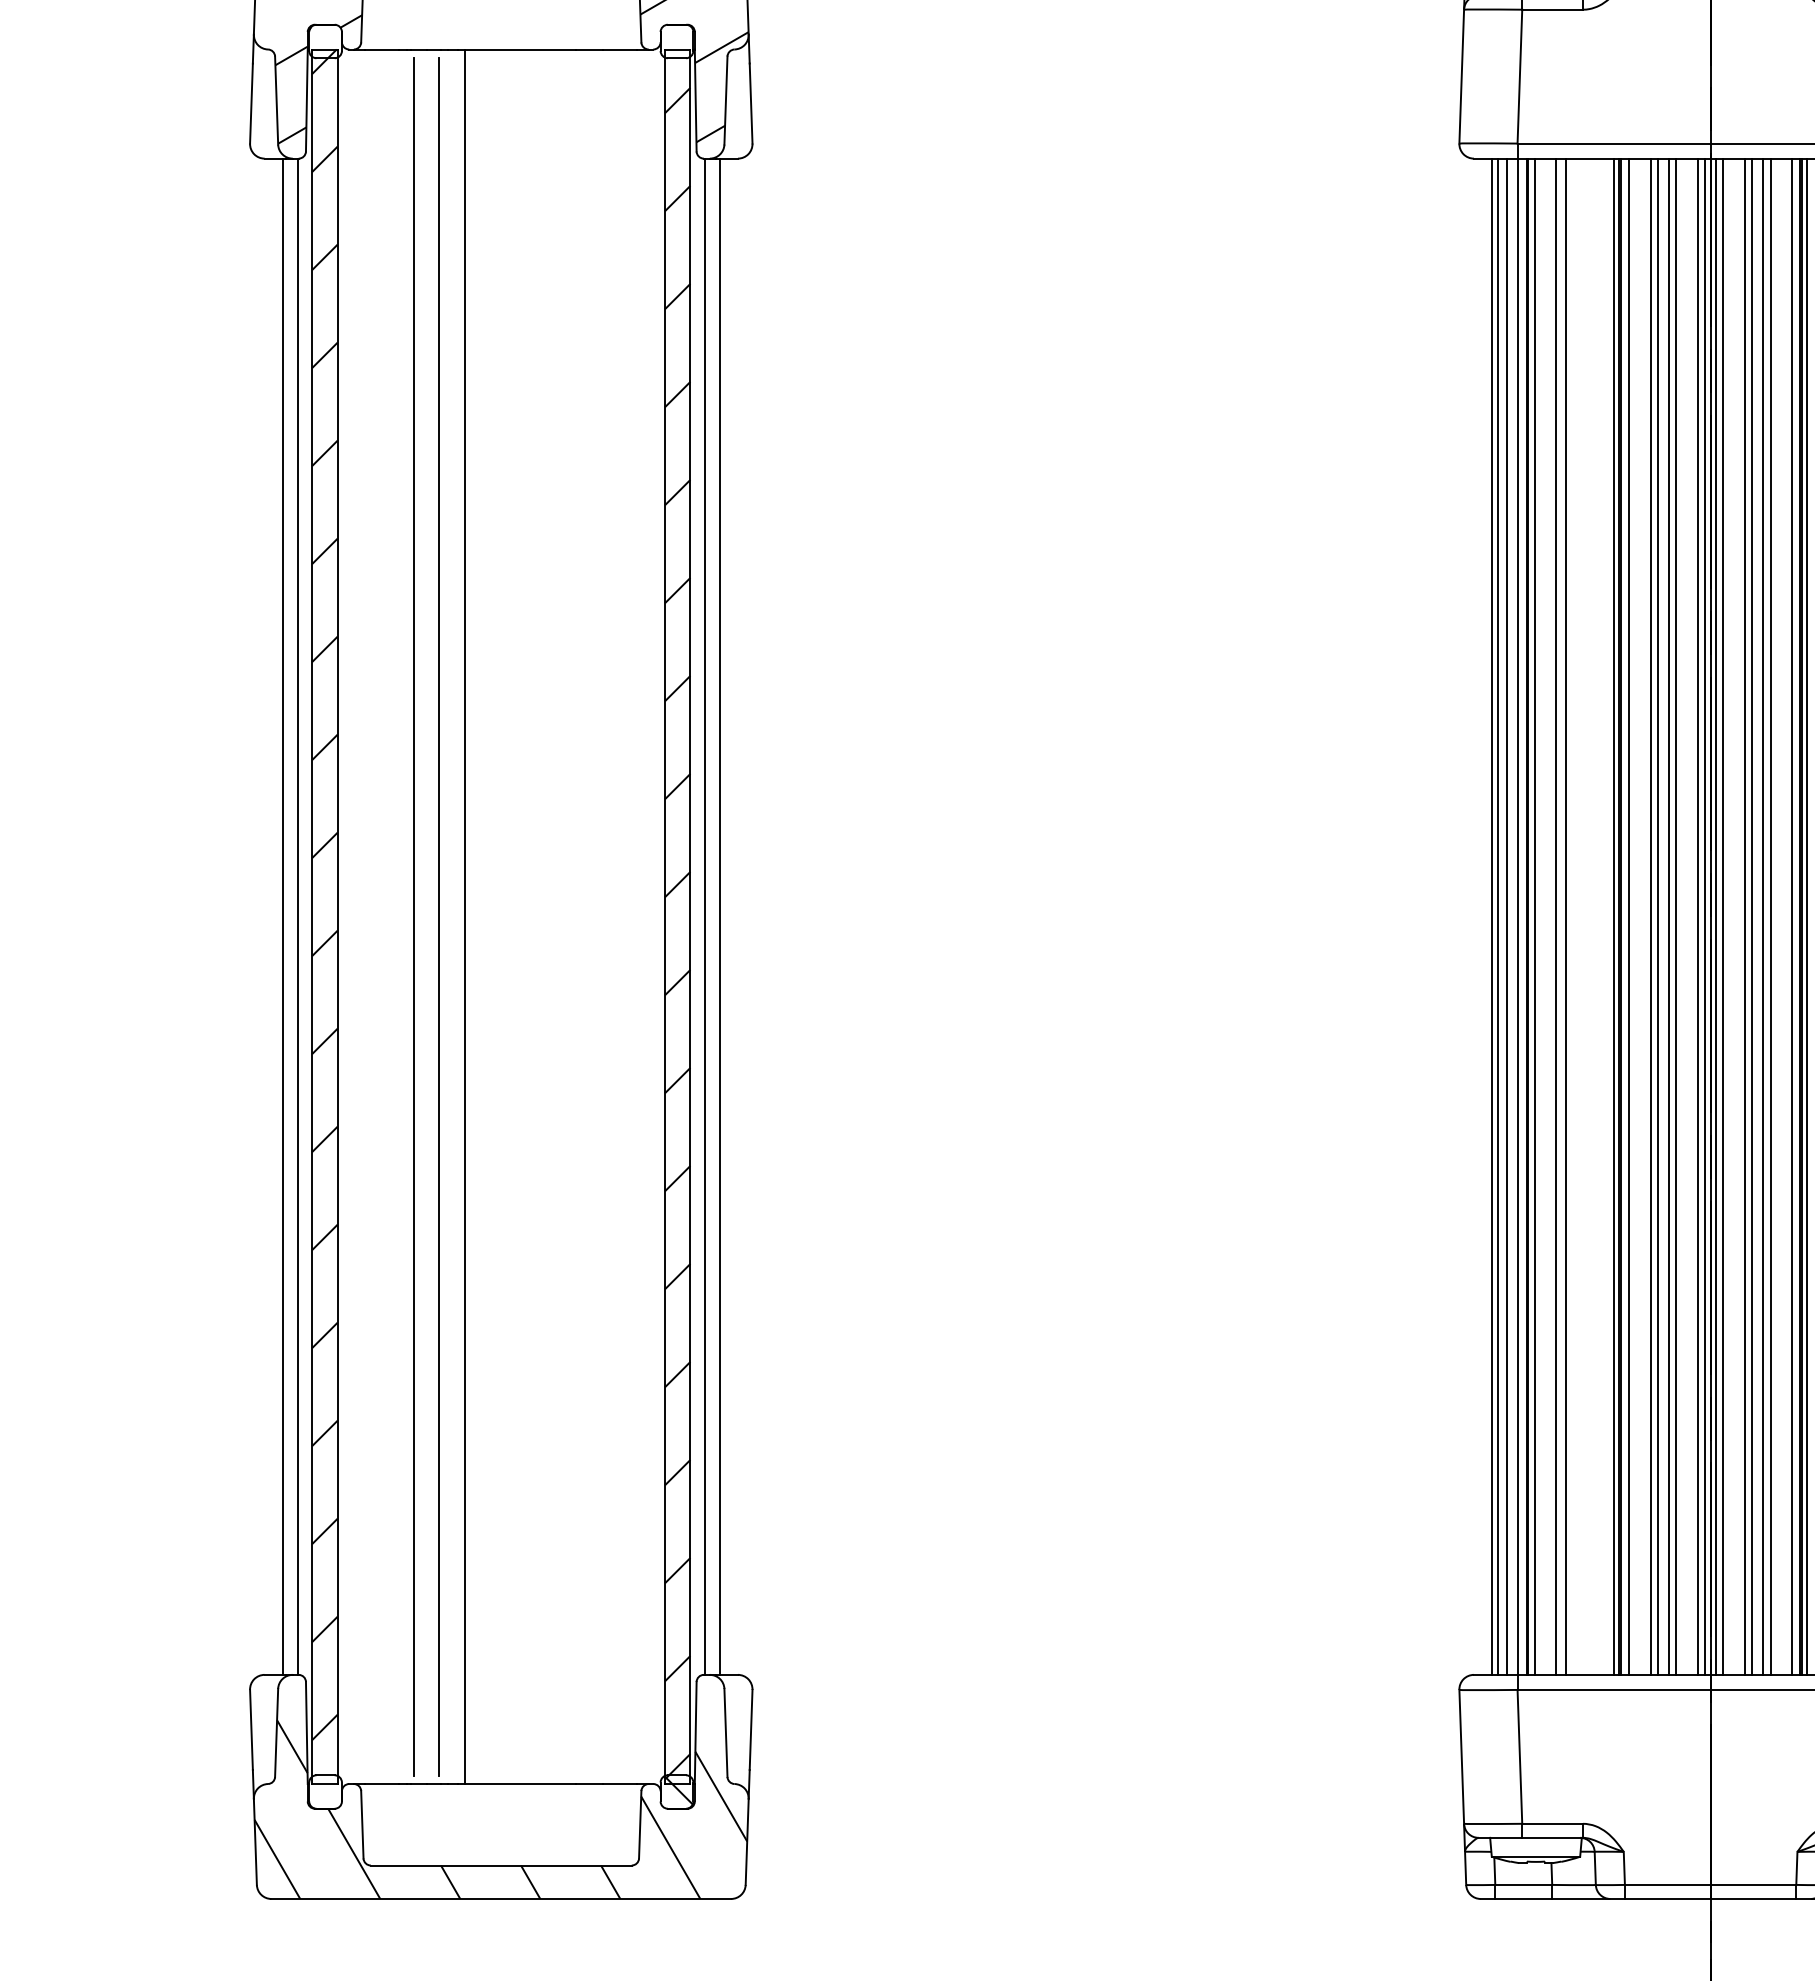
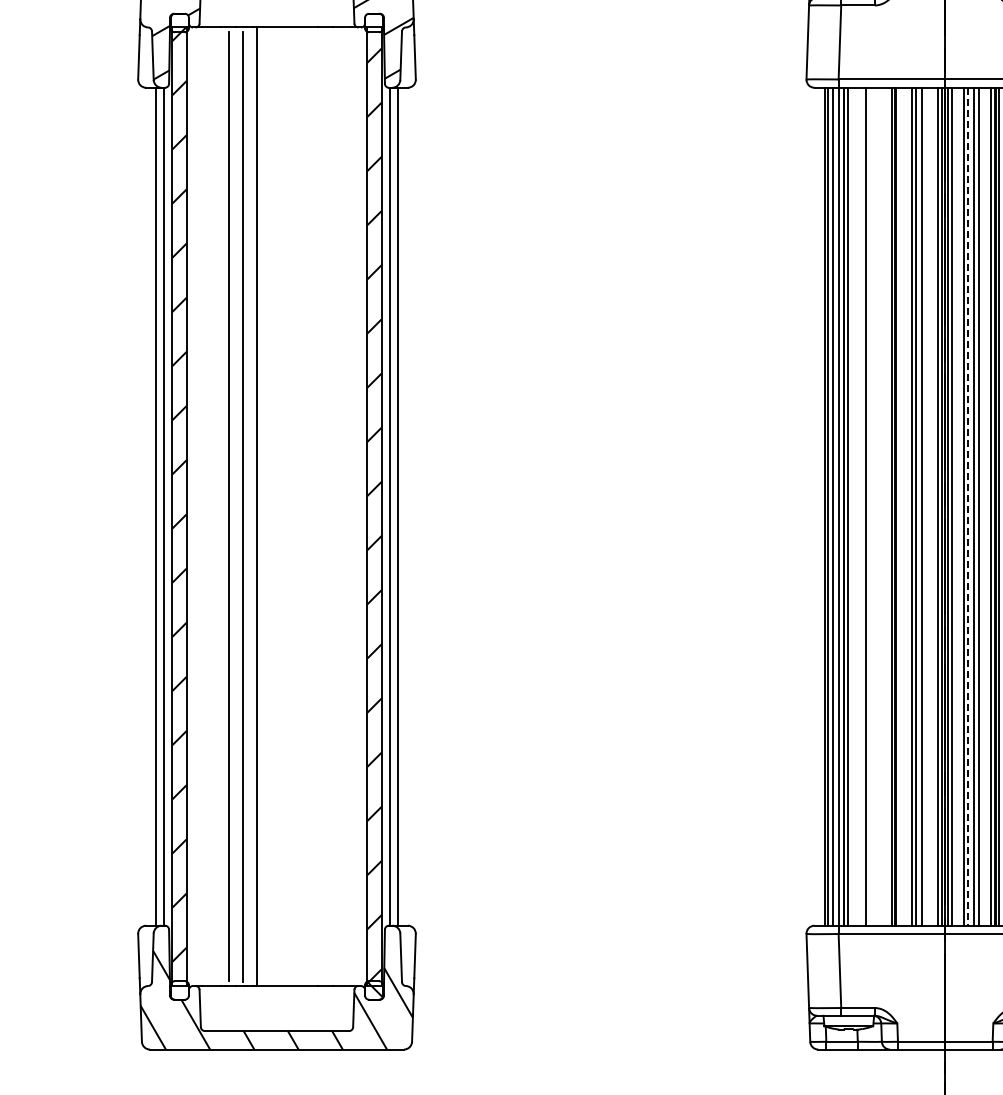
line: (1555, 916) -> (859, 506), removed
line: (1629, 916) -> (900, 506), removed
line: (1676, 916) -> (926, 506), removed
line: (1752, 916) -> (968, 506), solid -> dashed

